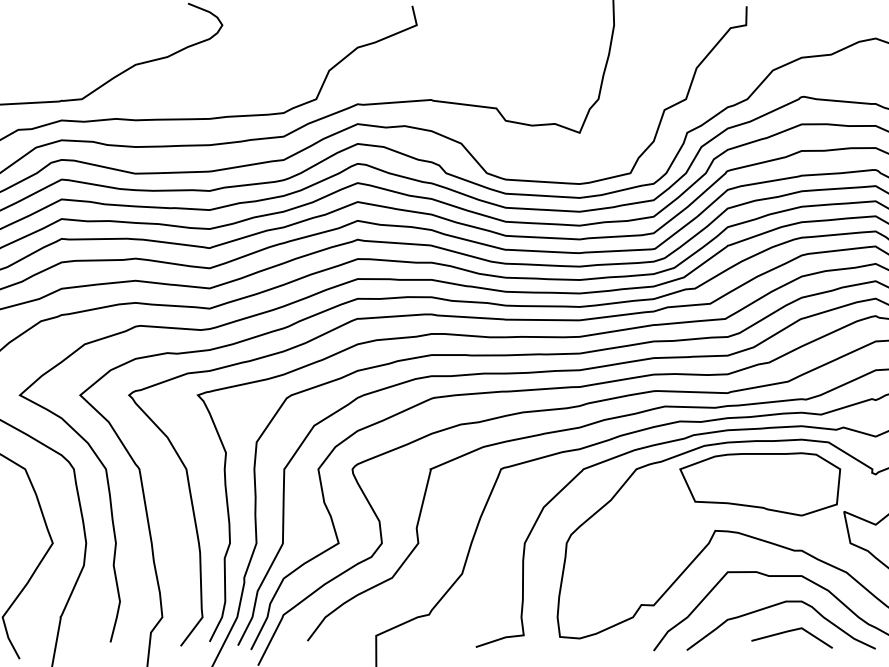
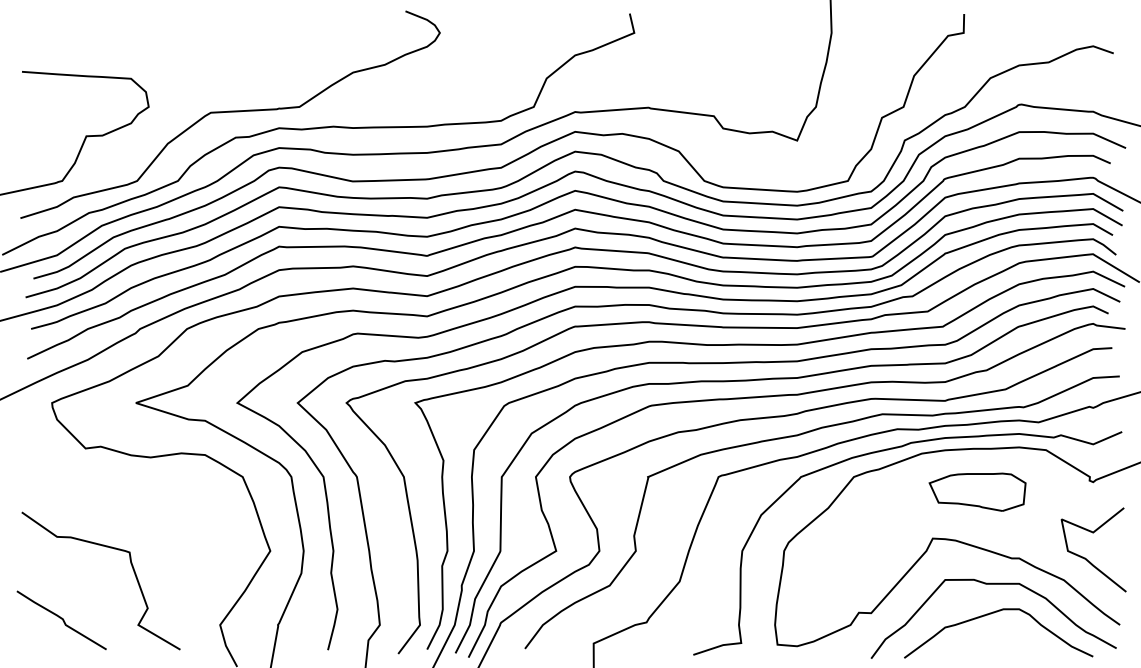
part: (760, 484) -> (977, 492), size x0.6
line: (792, 631) -> (1009, 639), removed

